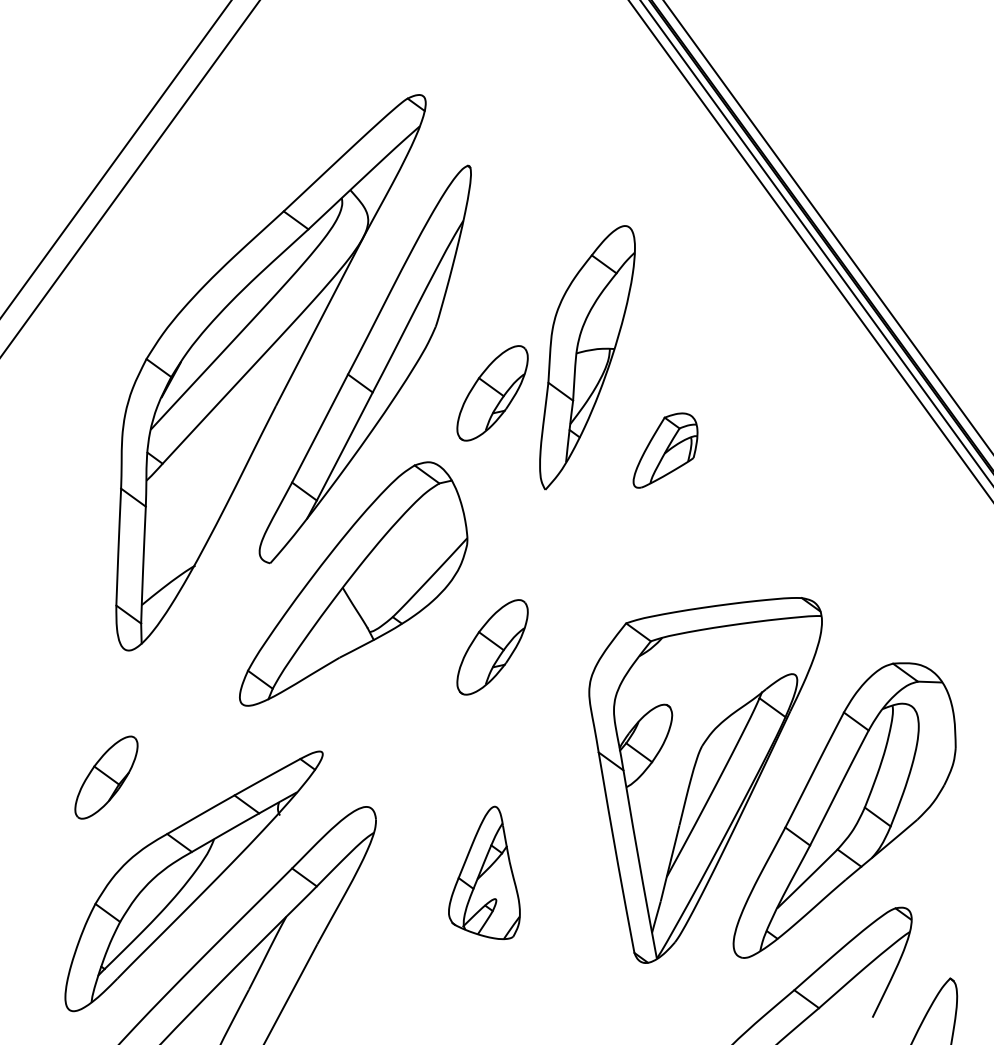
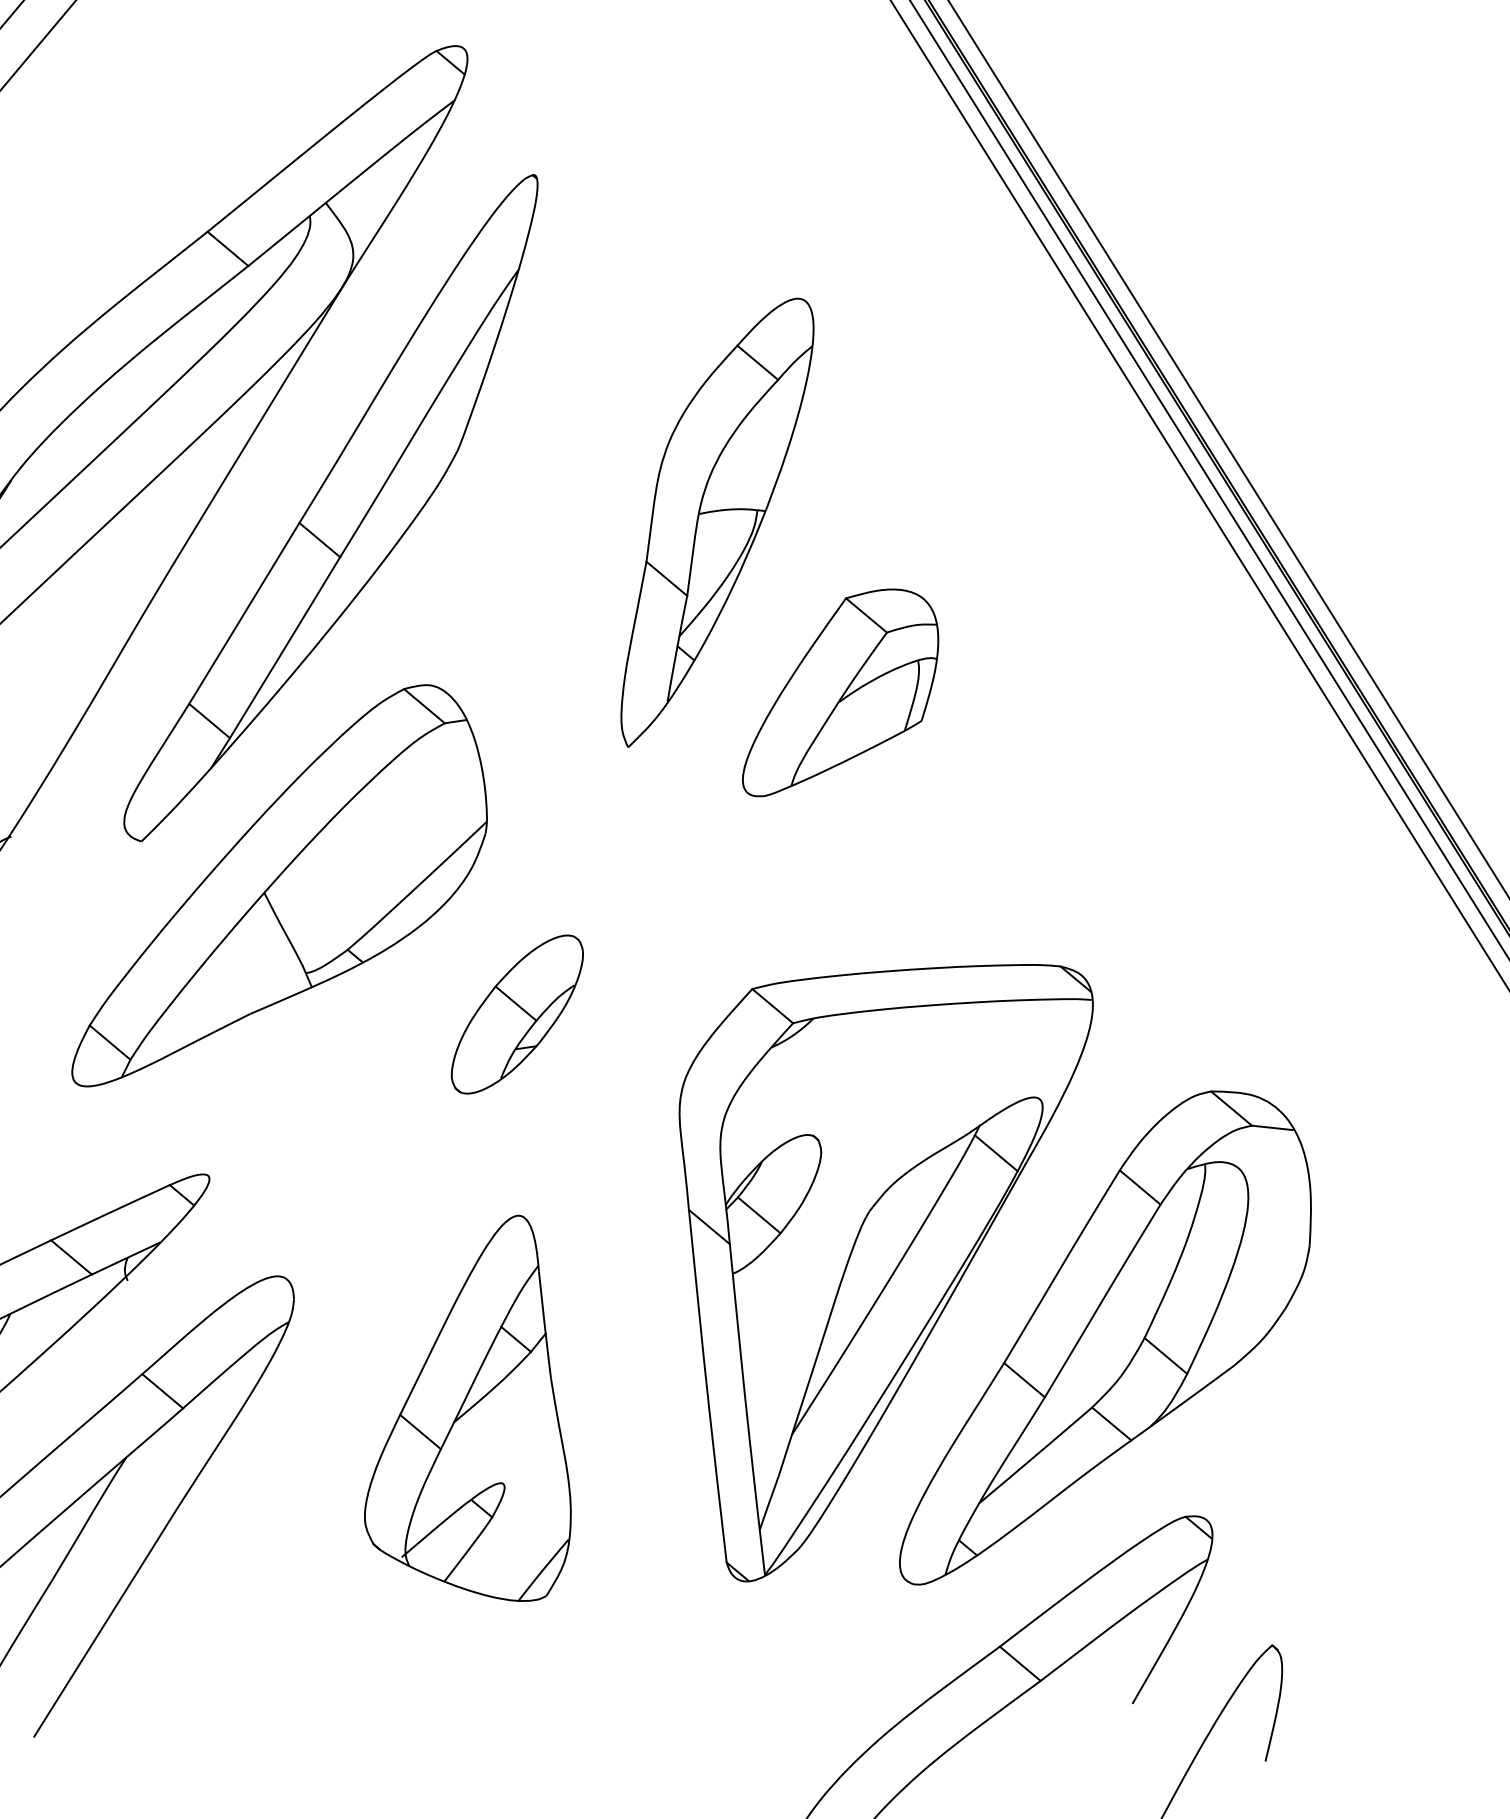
part: (492, 393) -> (548, 573), removed
part: (665, 450) -> (841, 693), size x1.67
part: (484, 872) -> (476, 1404), size x1.67

